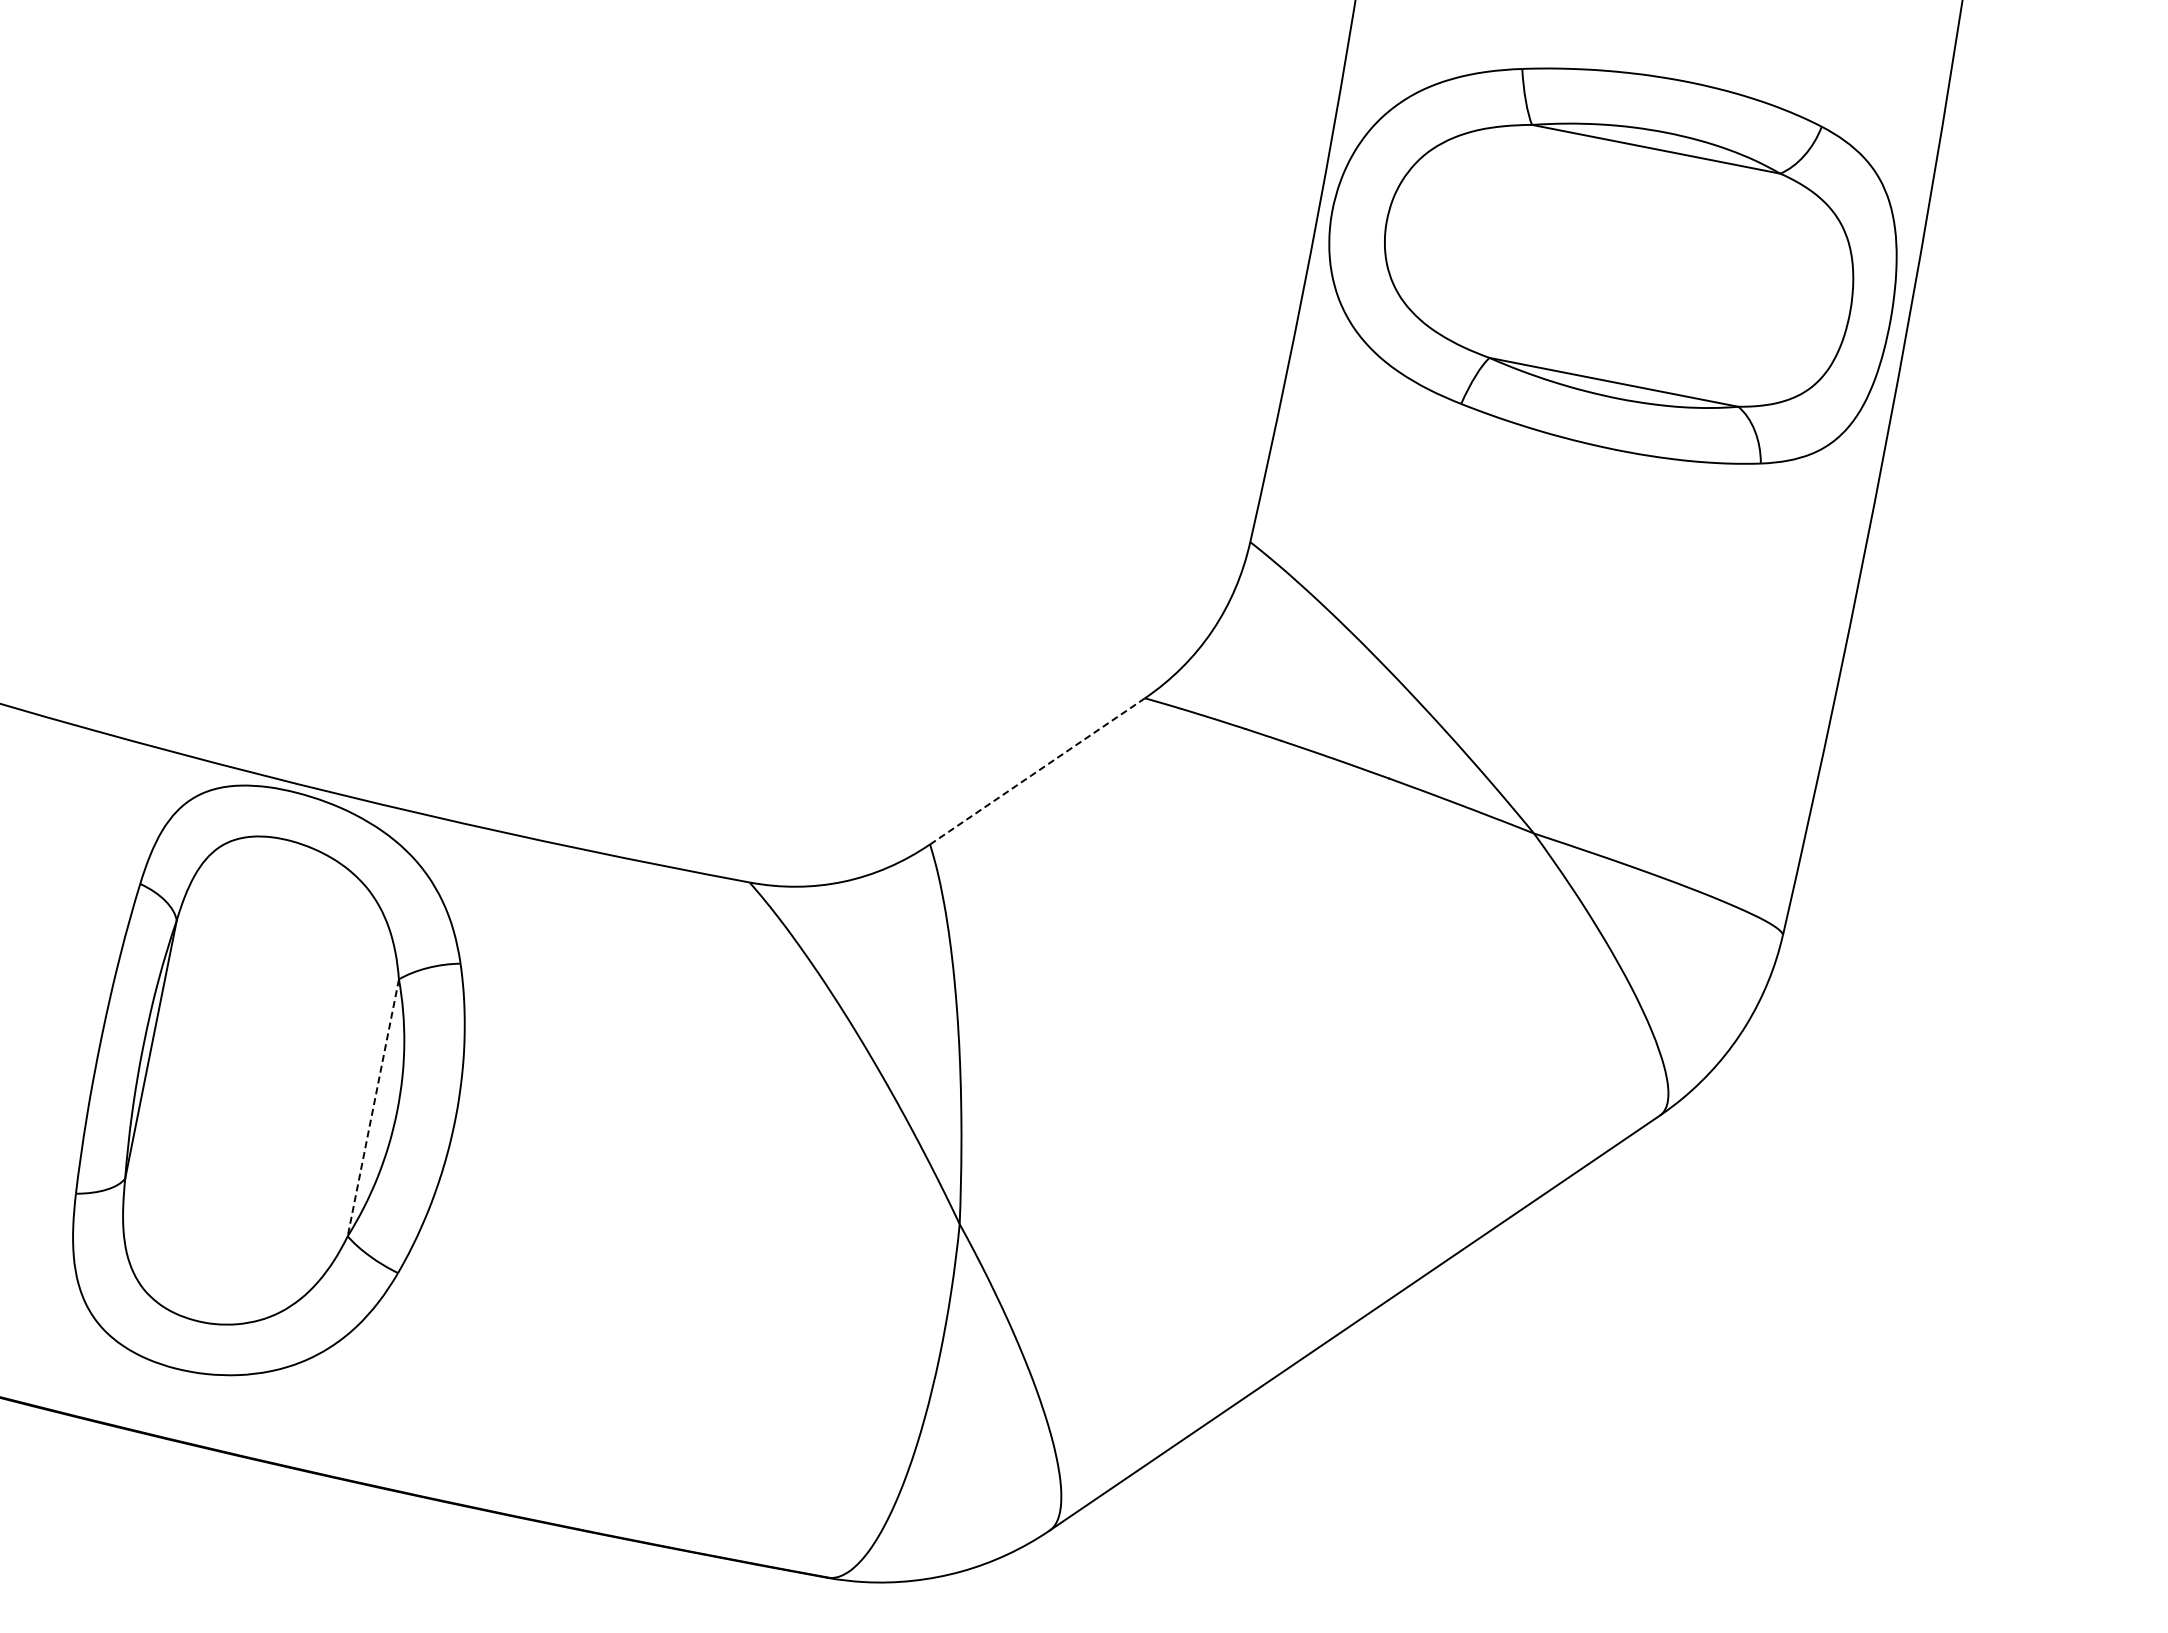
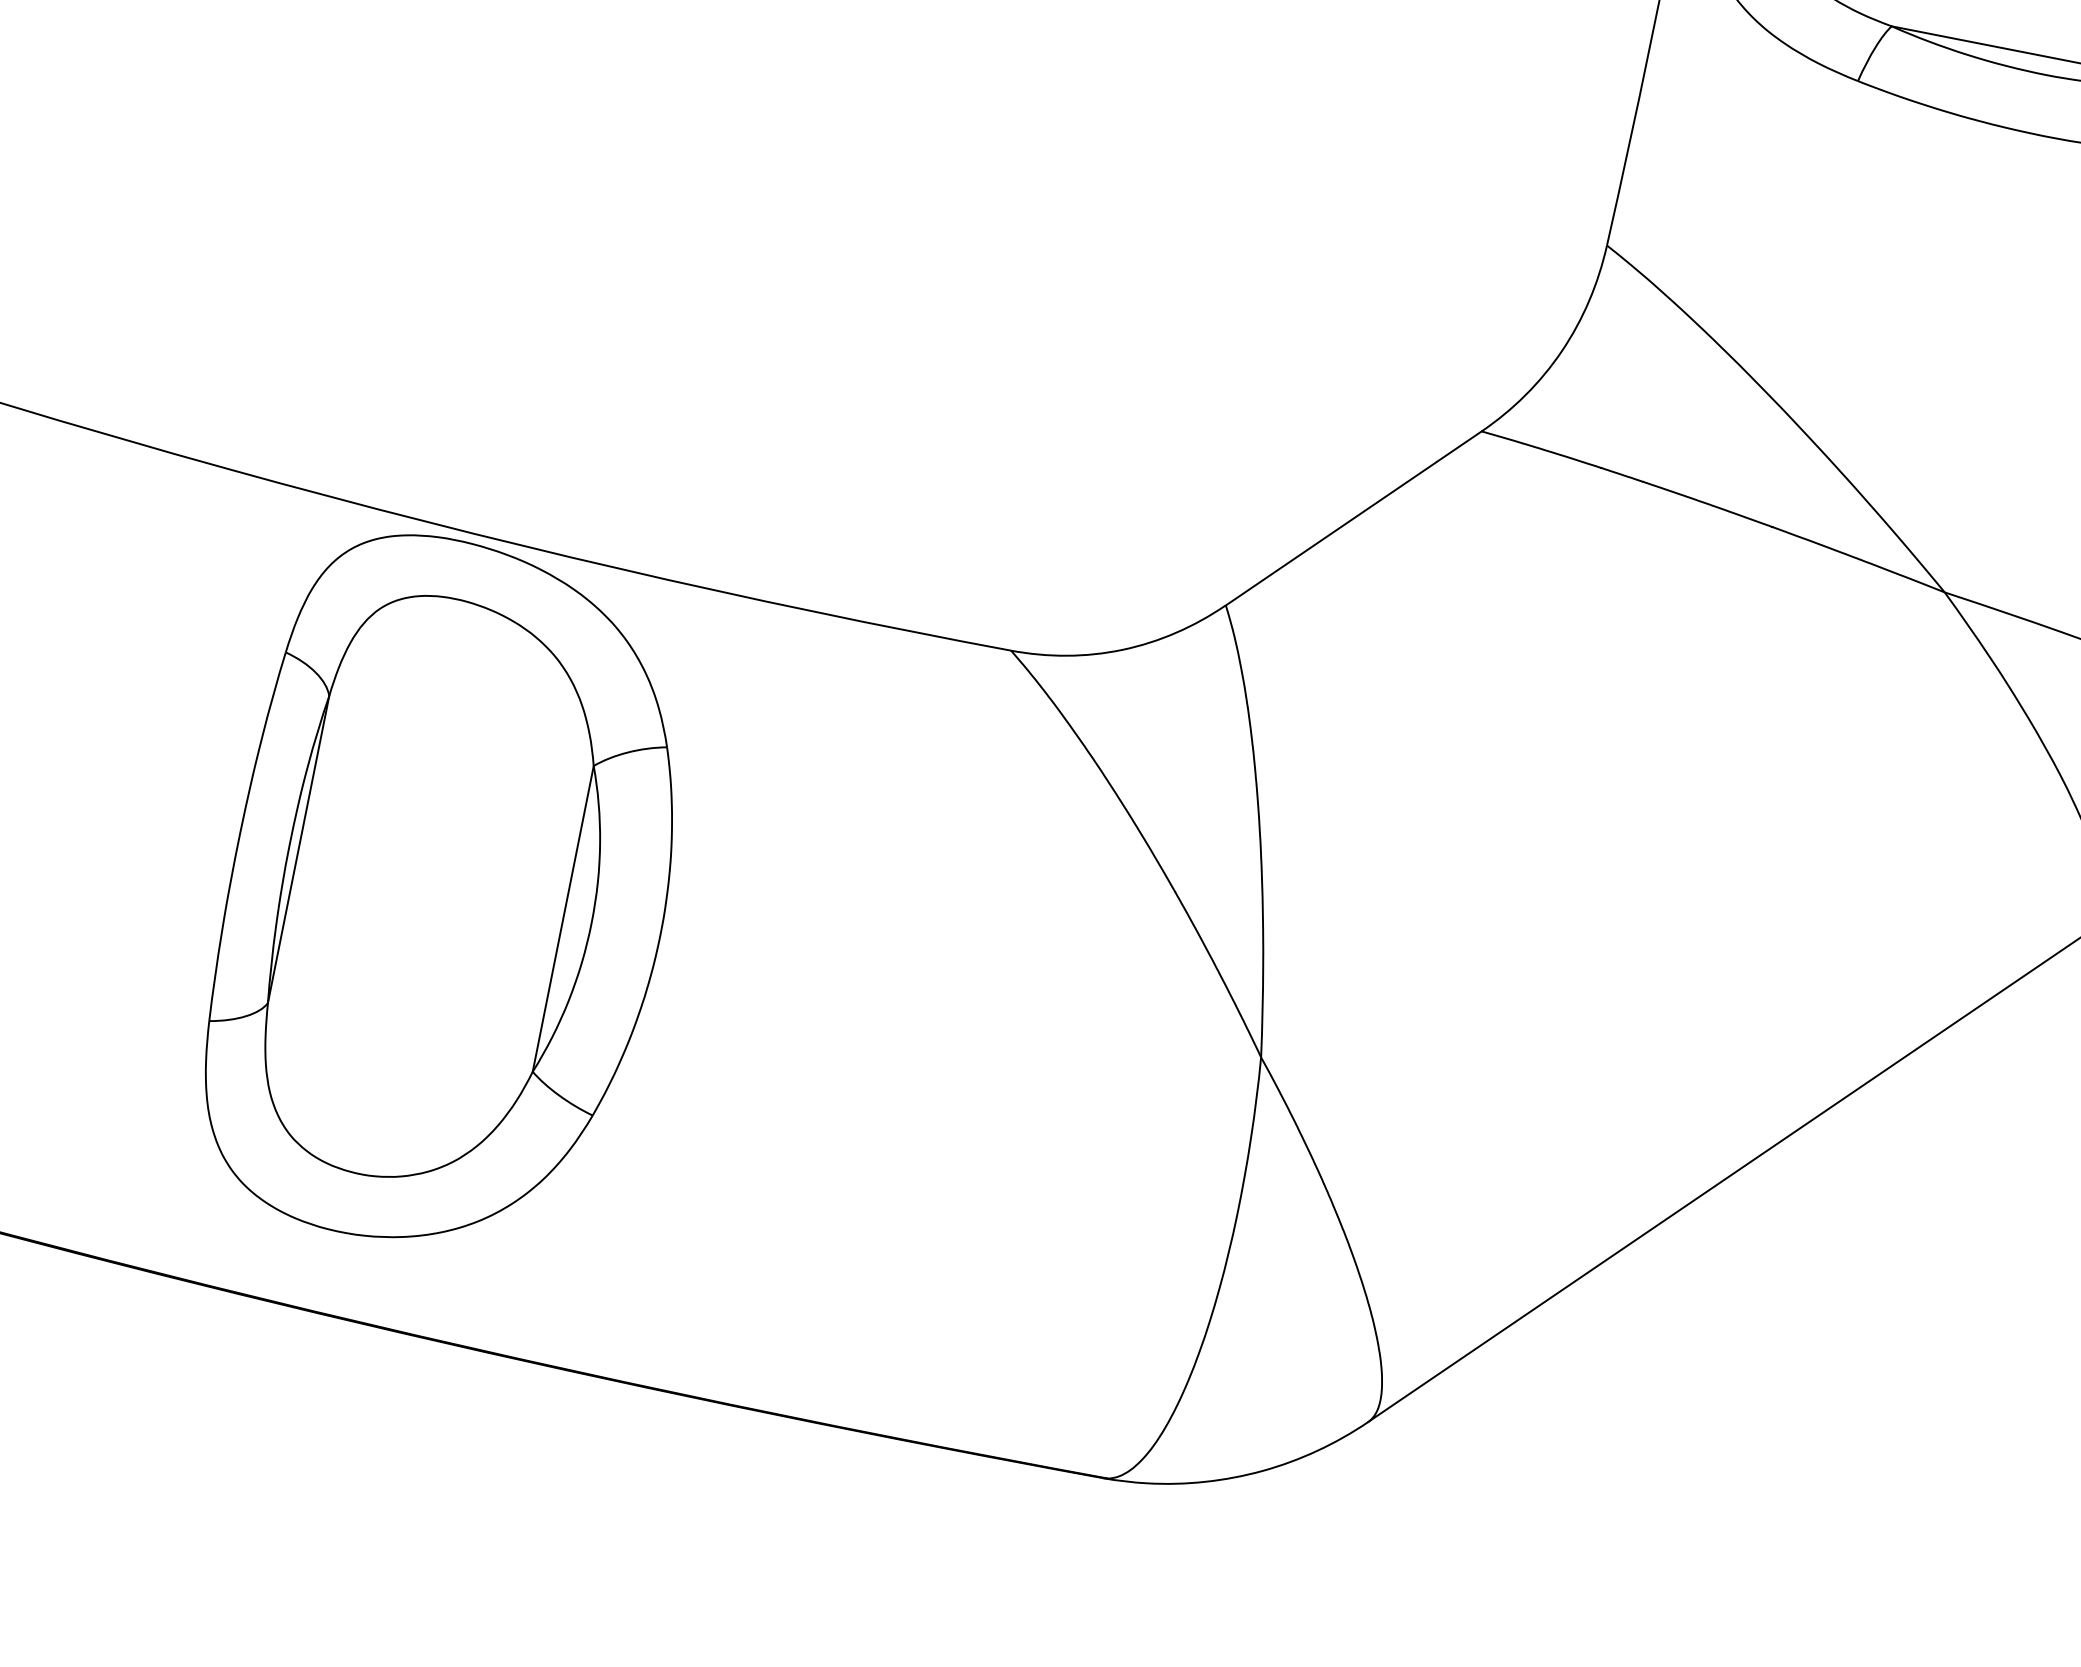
line: (1037, 771) -> (1353, 518), dashed -> solid
line: (373, 1107) -> (563, 918), dashed -> solid

